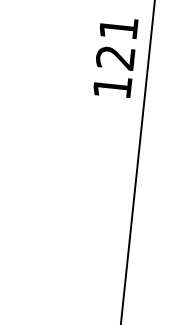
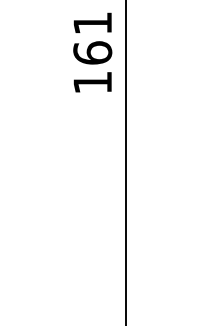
text: (115, 57) -> (92, 52), 121 -> 161

